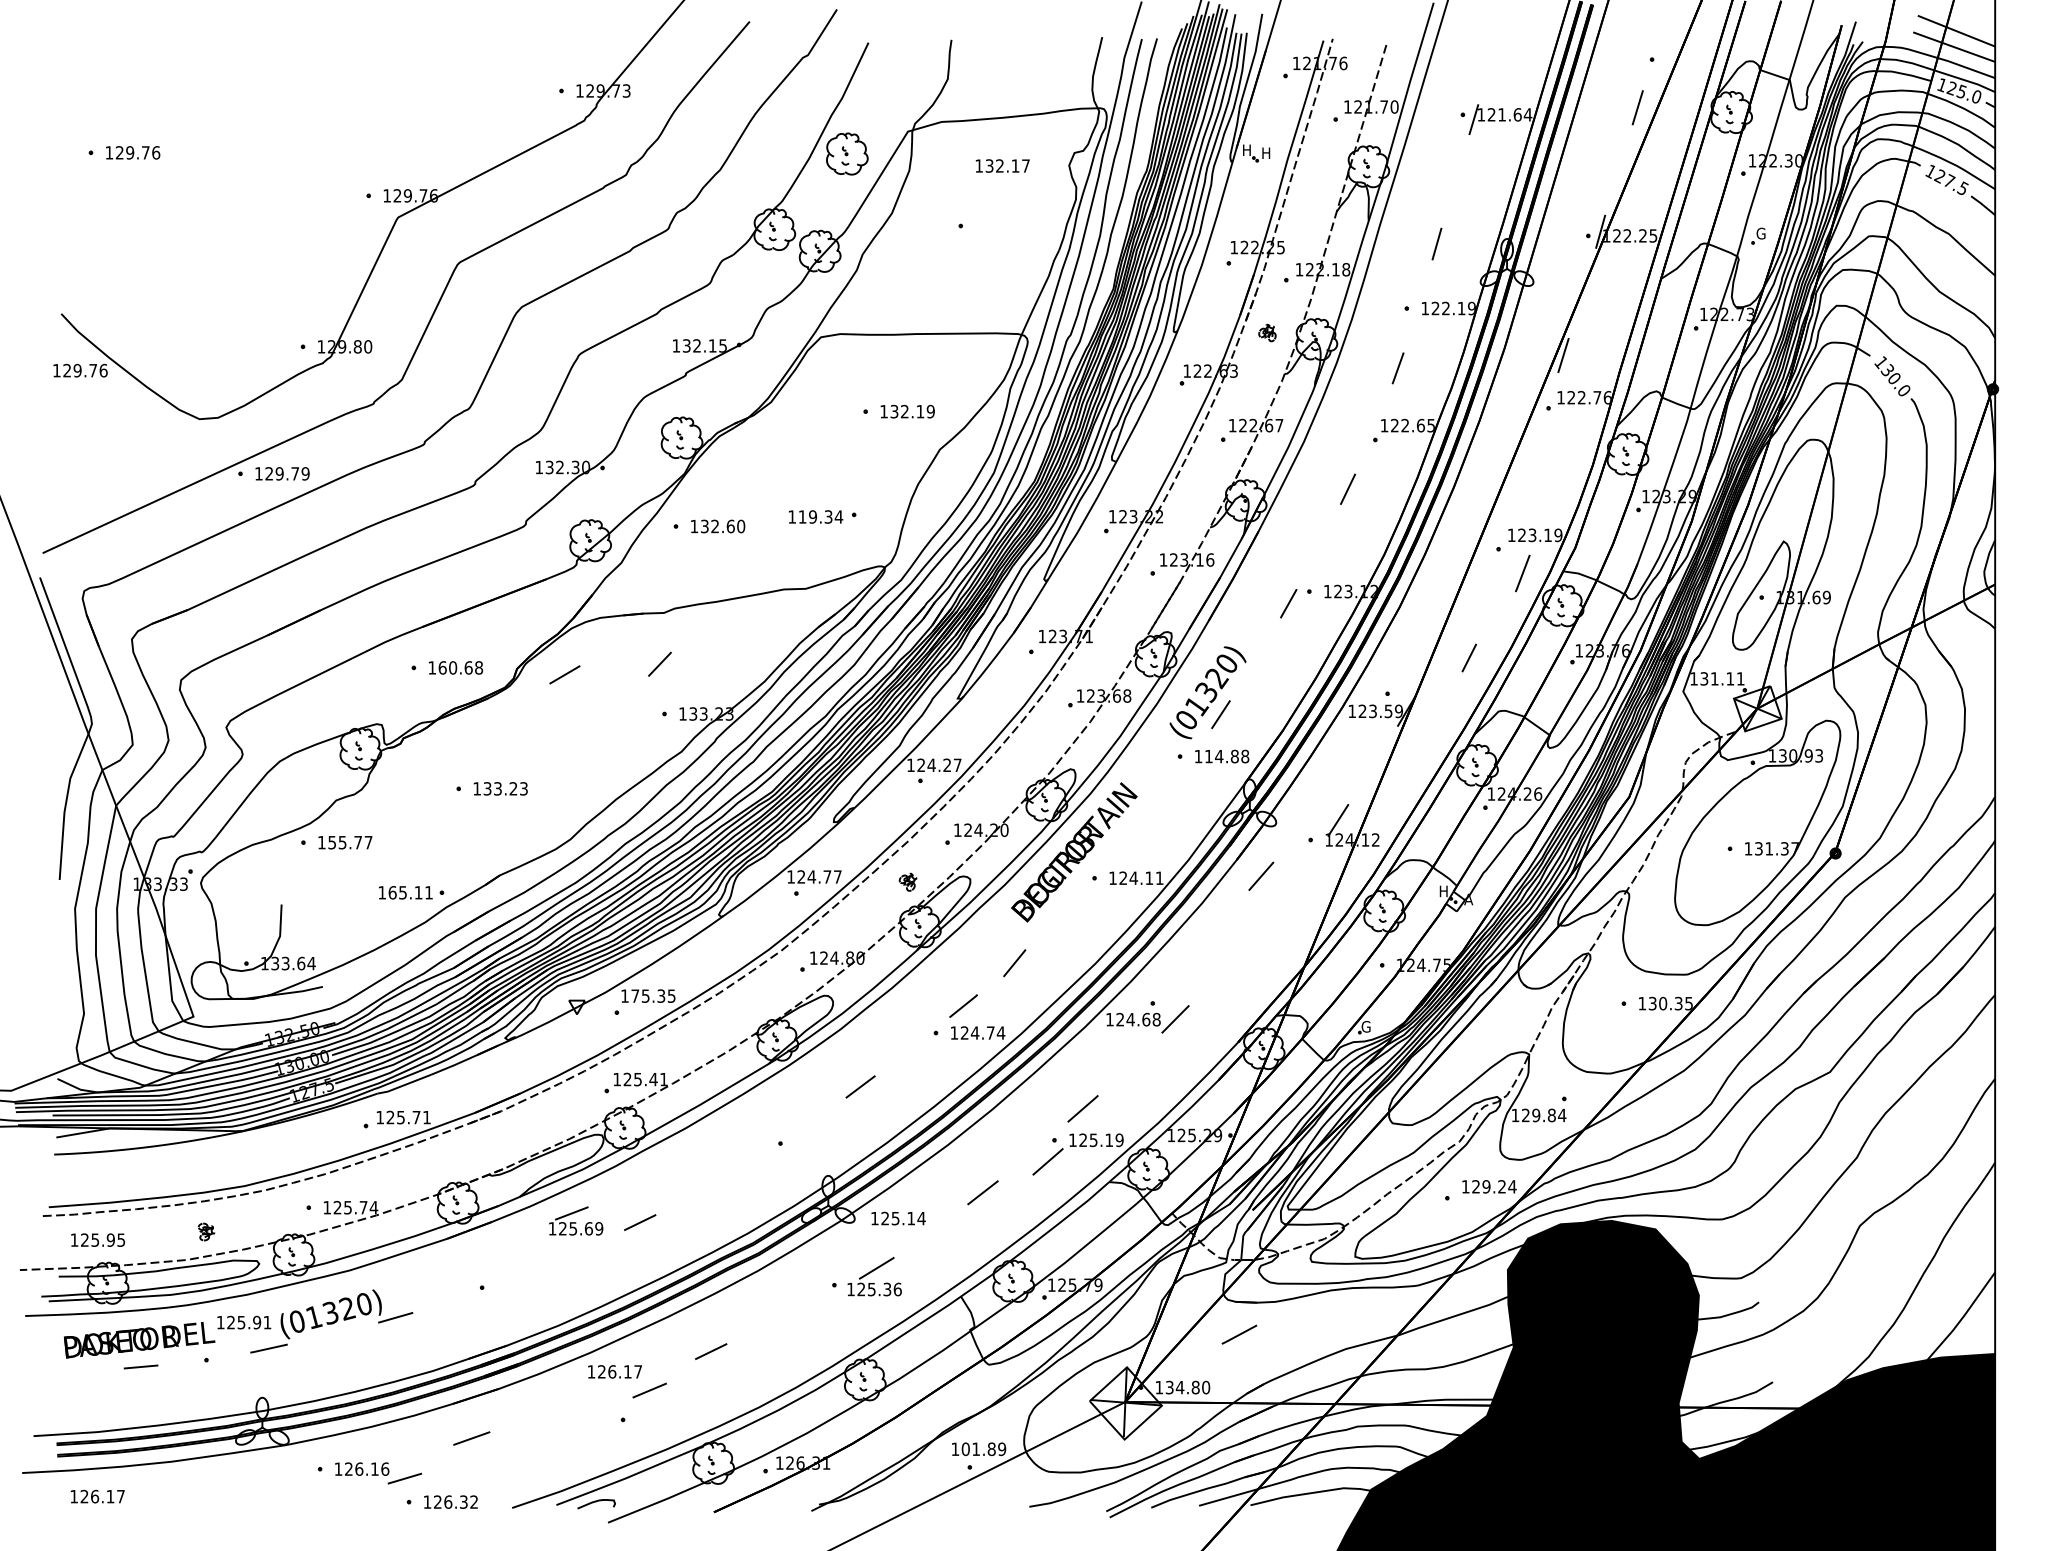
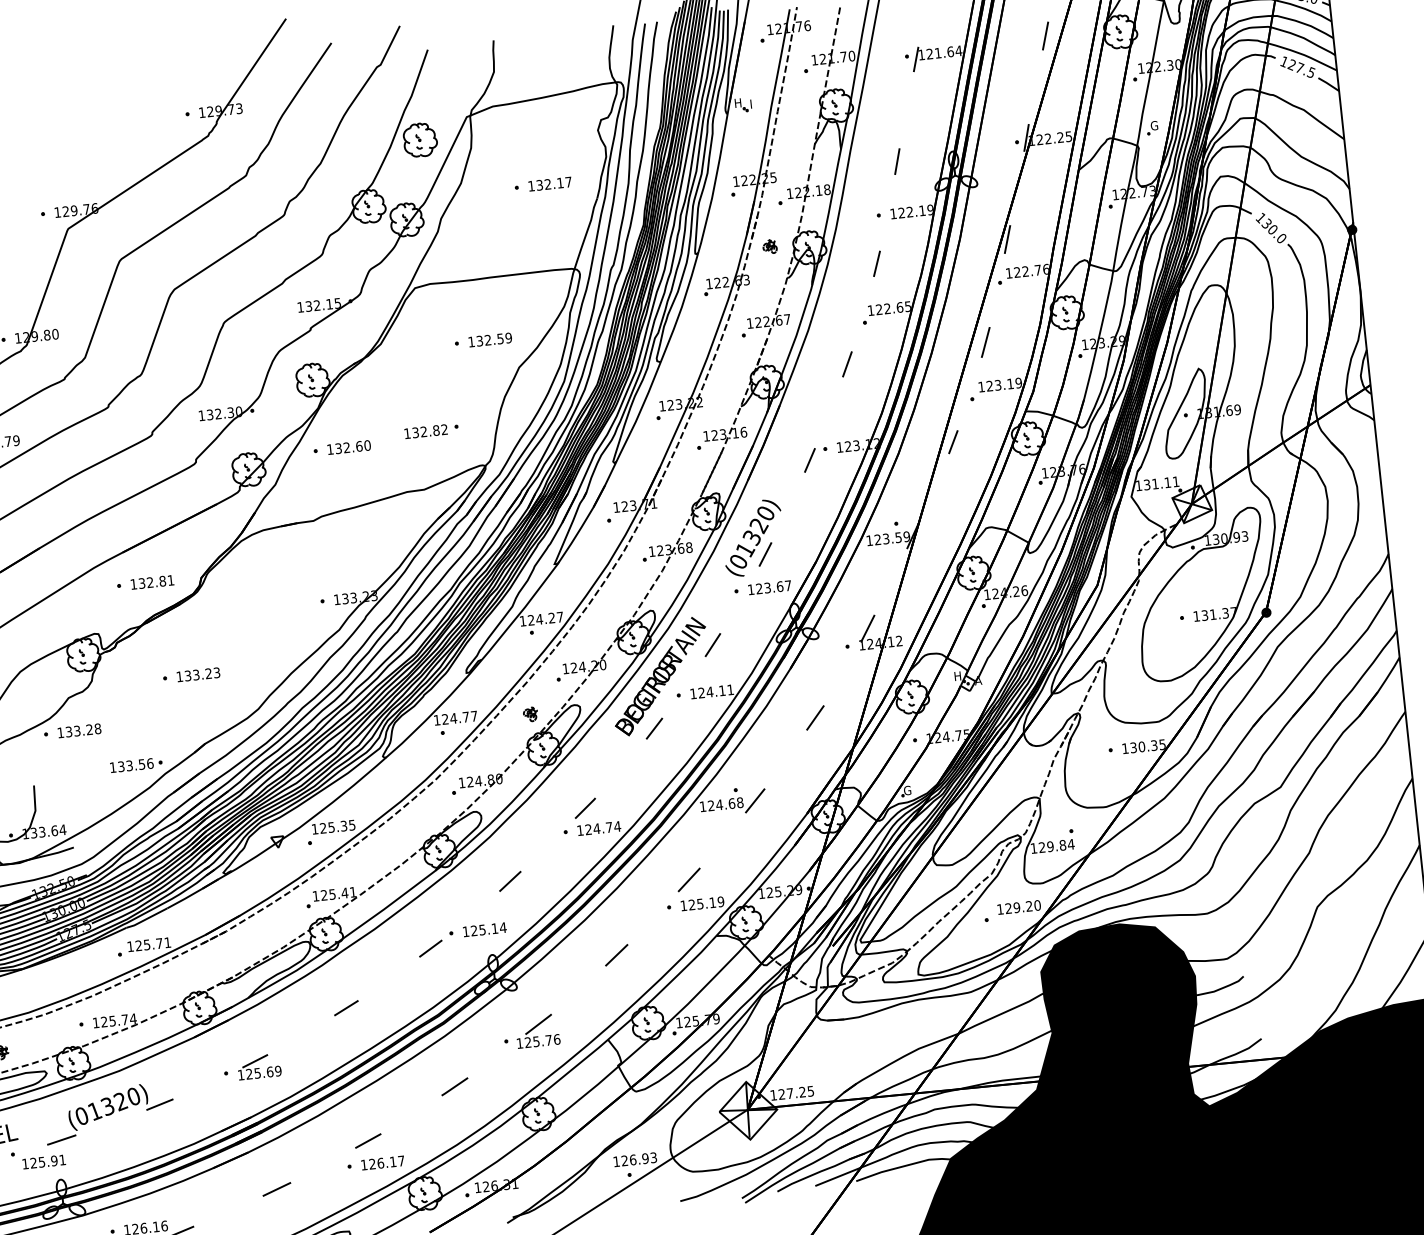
text: (1266, 152) -> (753, 103), H -> I
text: (1002, 165) -> (549, 183), moved
text: (920, 411) -> (500, 338), 132.19 -> 132.59
text: (820, 516) -> (429, 430), 119.34 -> 132.82
line: (1522, 573) -> (985, 342), moved
line: (1469, 657) -> (953, 441), moved
line: (659, 663) -> (654, 728), moved
text: (460, 667) -> (156, 581), 160.68 -> 132.81
line: (564, 674) -> (430, 948), moved
text: (1227, 756) -> (774, 587), 114.88 -> 123.67
text: (350, 842) -> (83, 730), 155.77 -> 133.28
line: (1261, 875) -> (815, 717), moved
text: (410, 892) -> (135, 764), 165.11 -> 133.56
line: (1014, 963) -> (712, 645), moved
text: (635, 995) -> (323, 827), 175.35 -> 125.35
line: (1047, 1161) -> (665, 924), removed
text: (1512, 1186) -> (1037, 905), 129.24 -> 129.20
text: (898, 1218) -> (484, 929), moved
part: (576, 1220) -> (259, 1066), moved
text: (887, 1289) -> (548, 1040), 125.36 -> 125.76
text: (244, 1322) -> (44, 1161), moved
line: (1239, 1334) -> (454, 1086), moved
line: (711, 1351) -> (414, 1104), removed
text: (614, 1371) -> (382, 1162), moved
text: (1187, 1387) -> (796, 1092), 134.80 -> 127.25
line: (471, 1438) -> (276, 1189), moved
text: (983, 1449) -> (638, 1159), 101.89 -> 126.93

